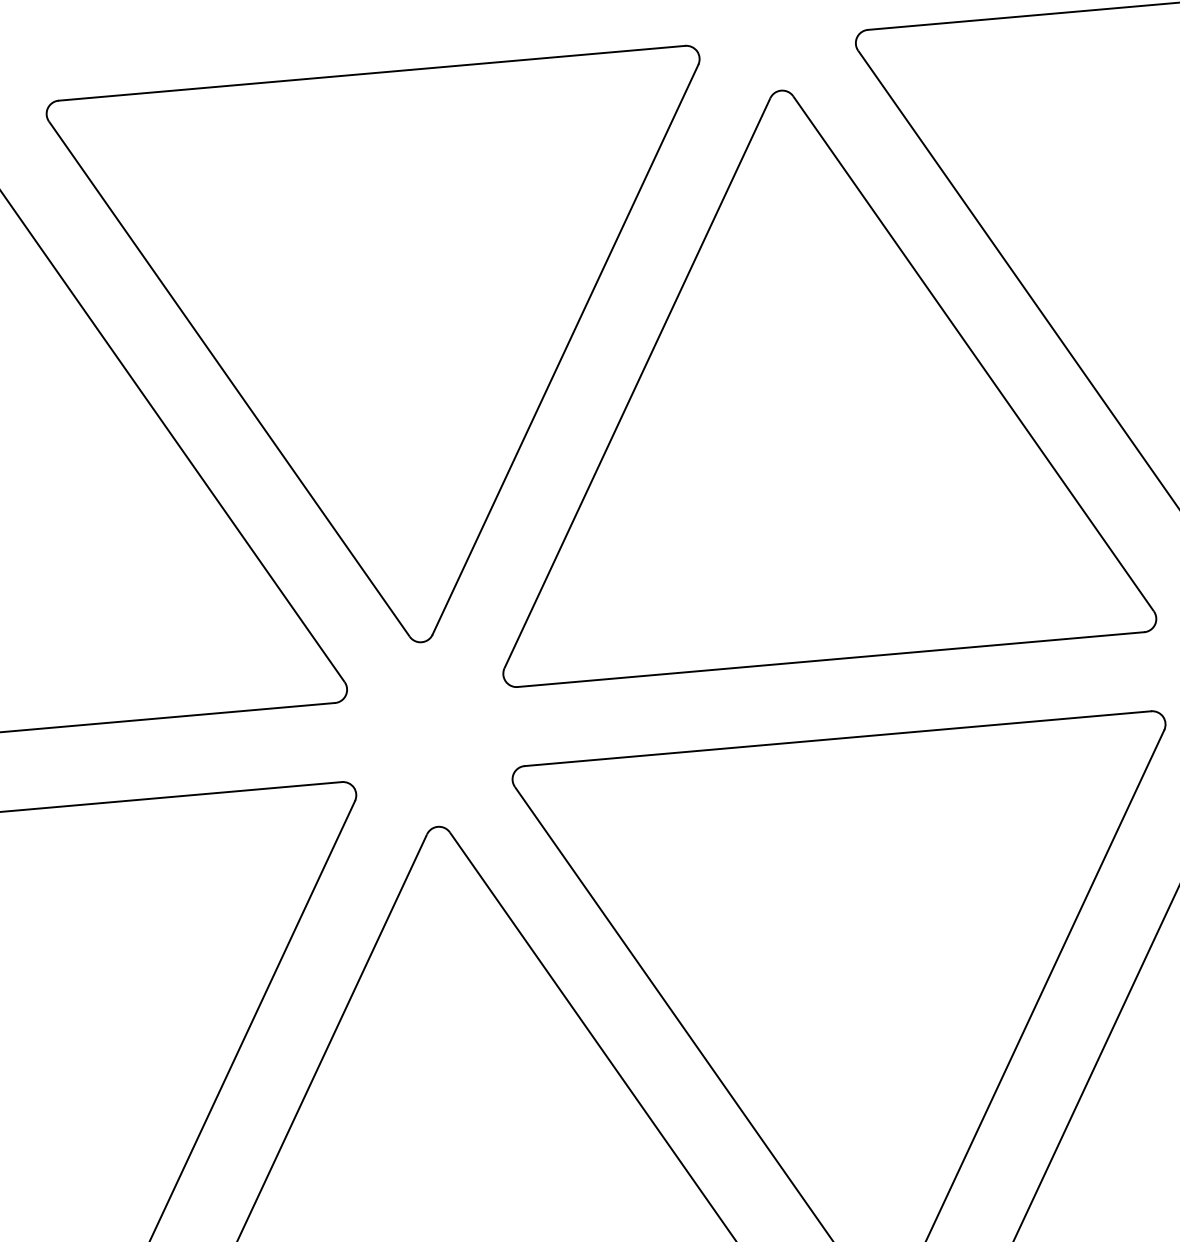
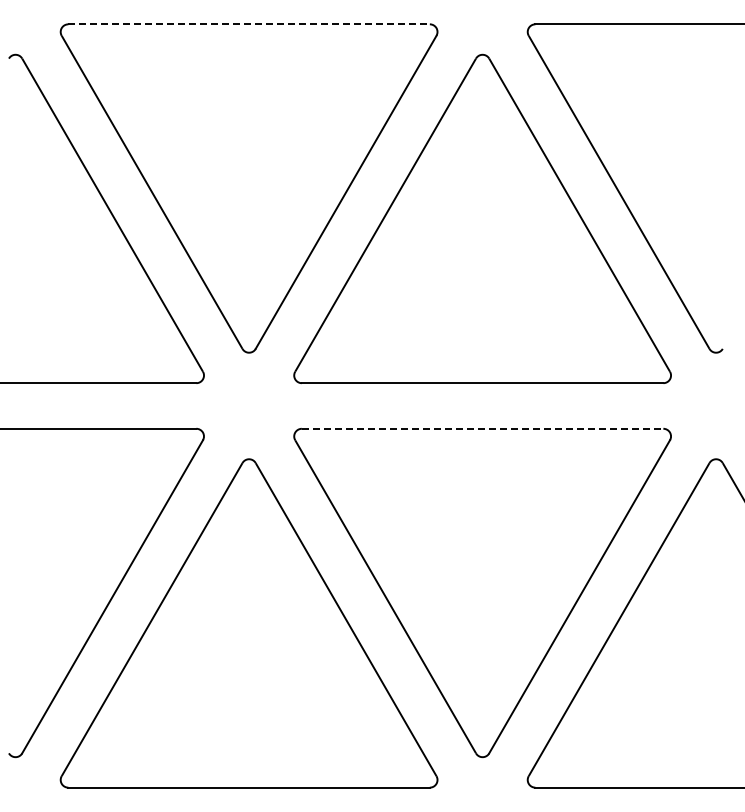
line: (372, 73) -> (249, 24), solid -> dashed
line: (837, 738) -> (482, 428), solid -> dashed

